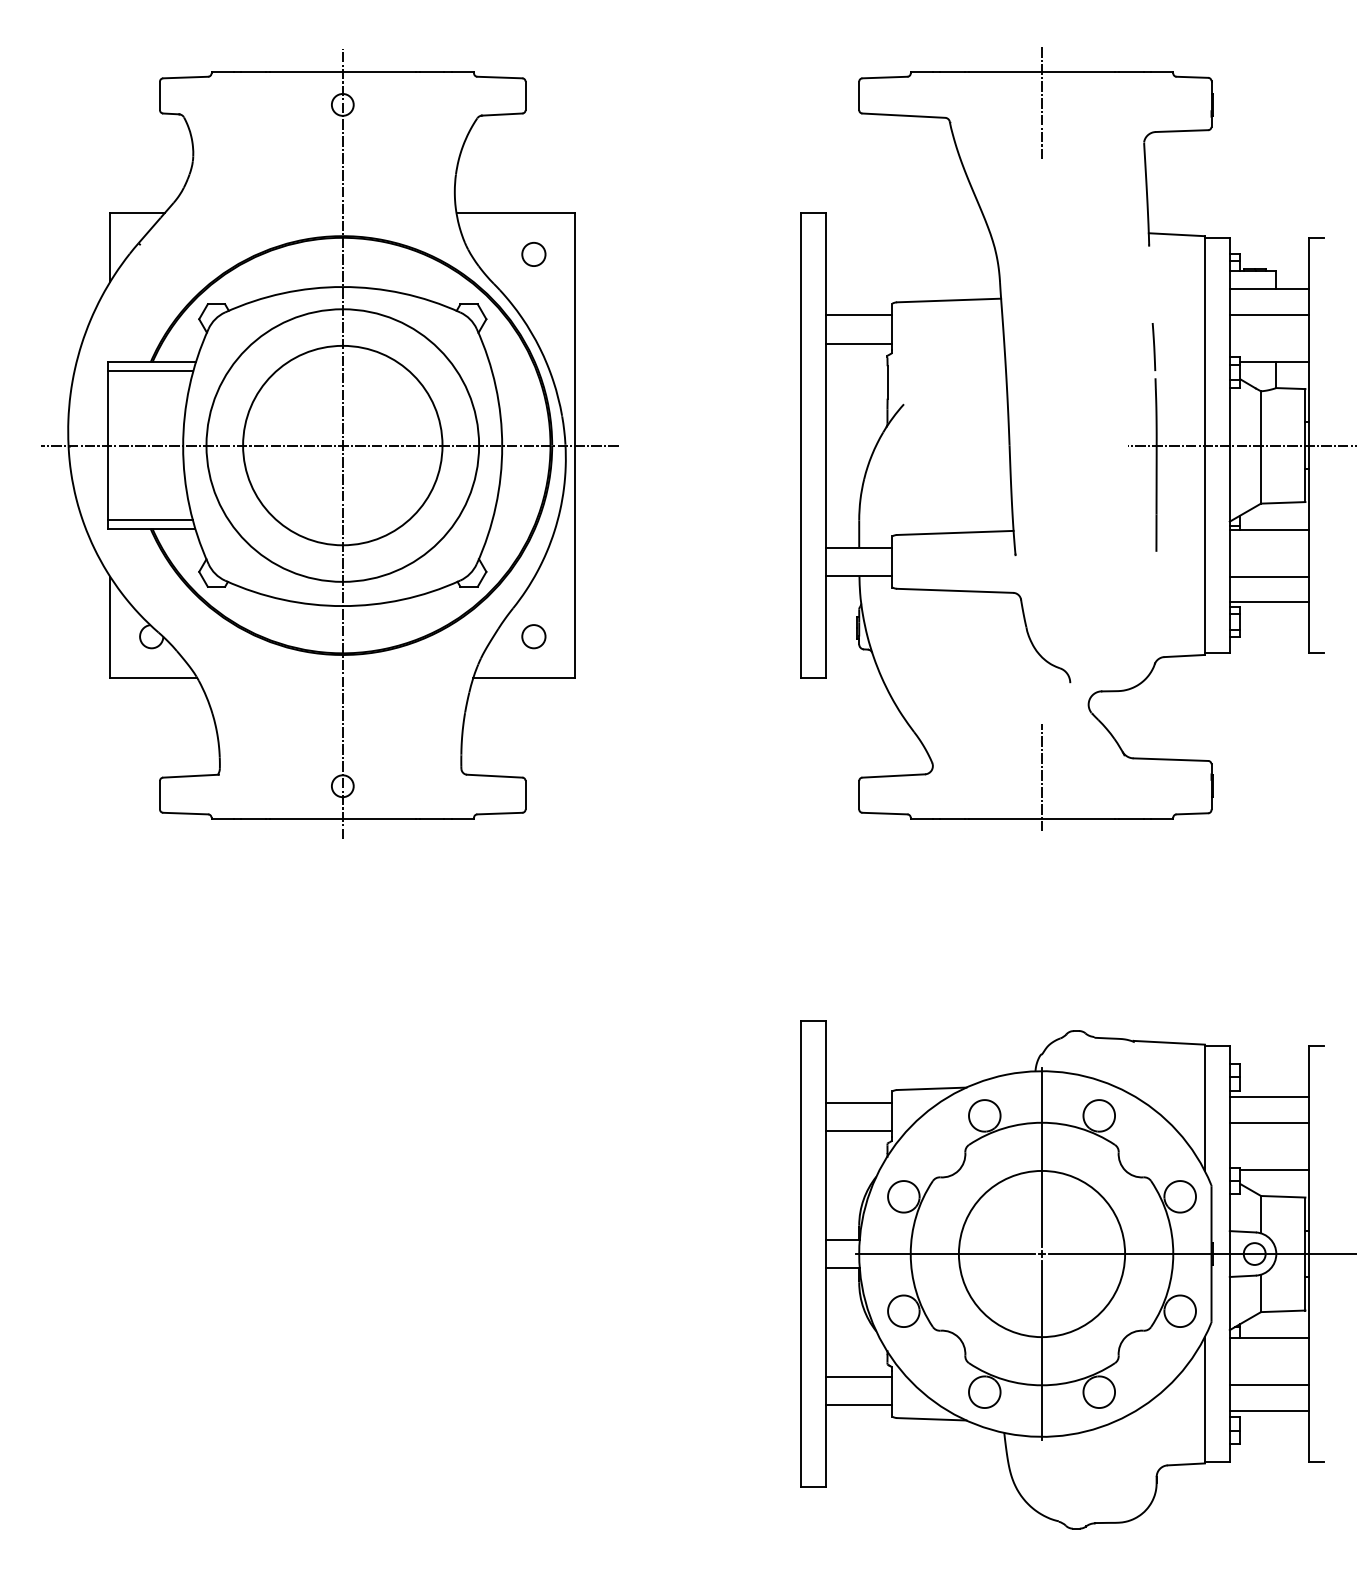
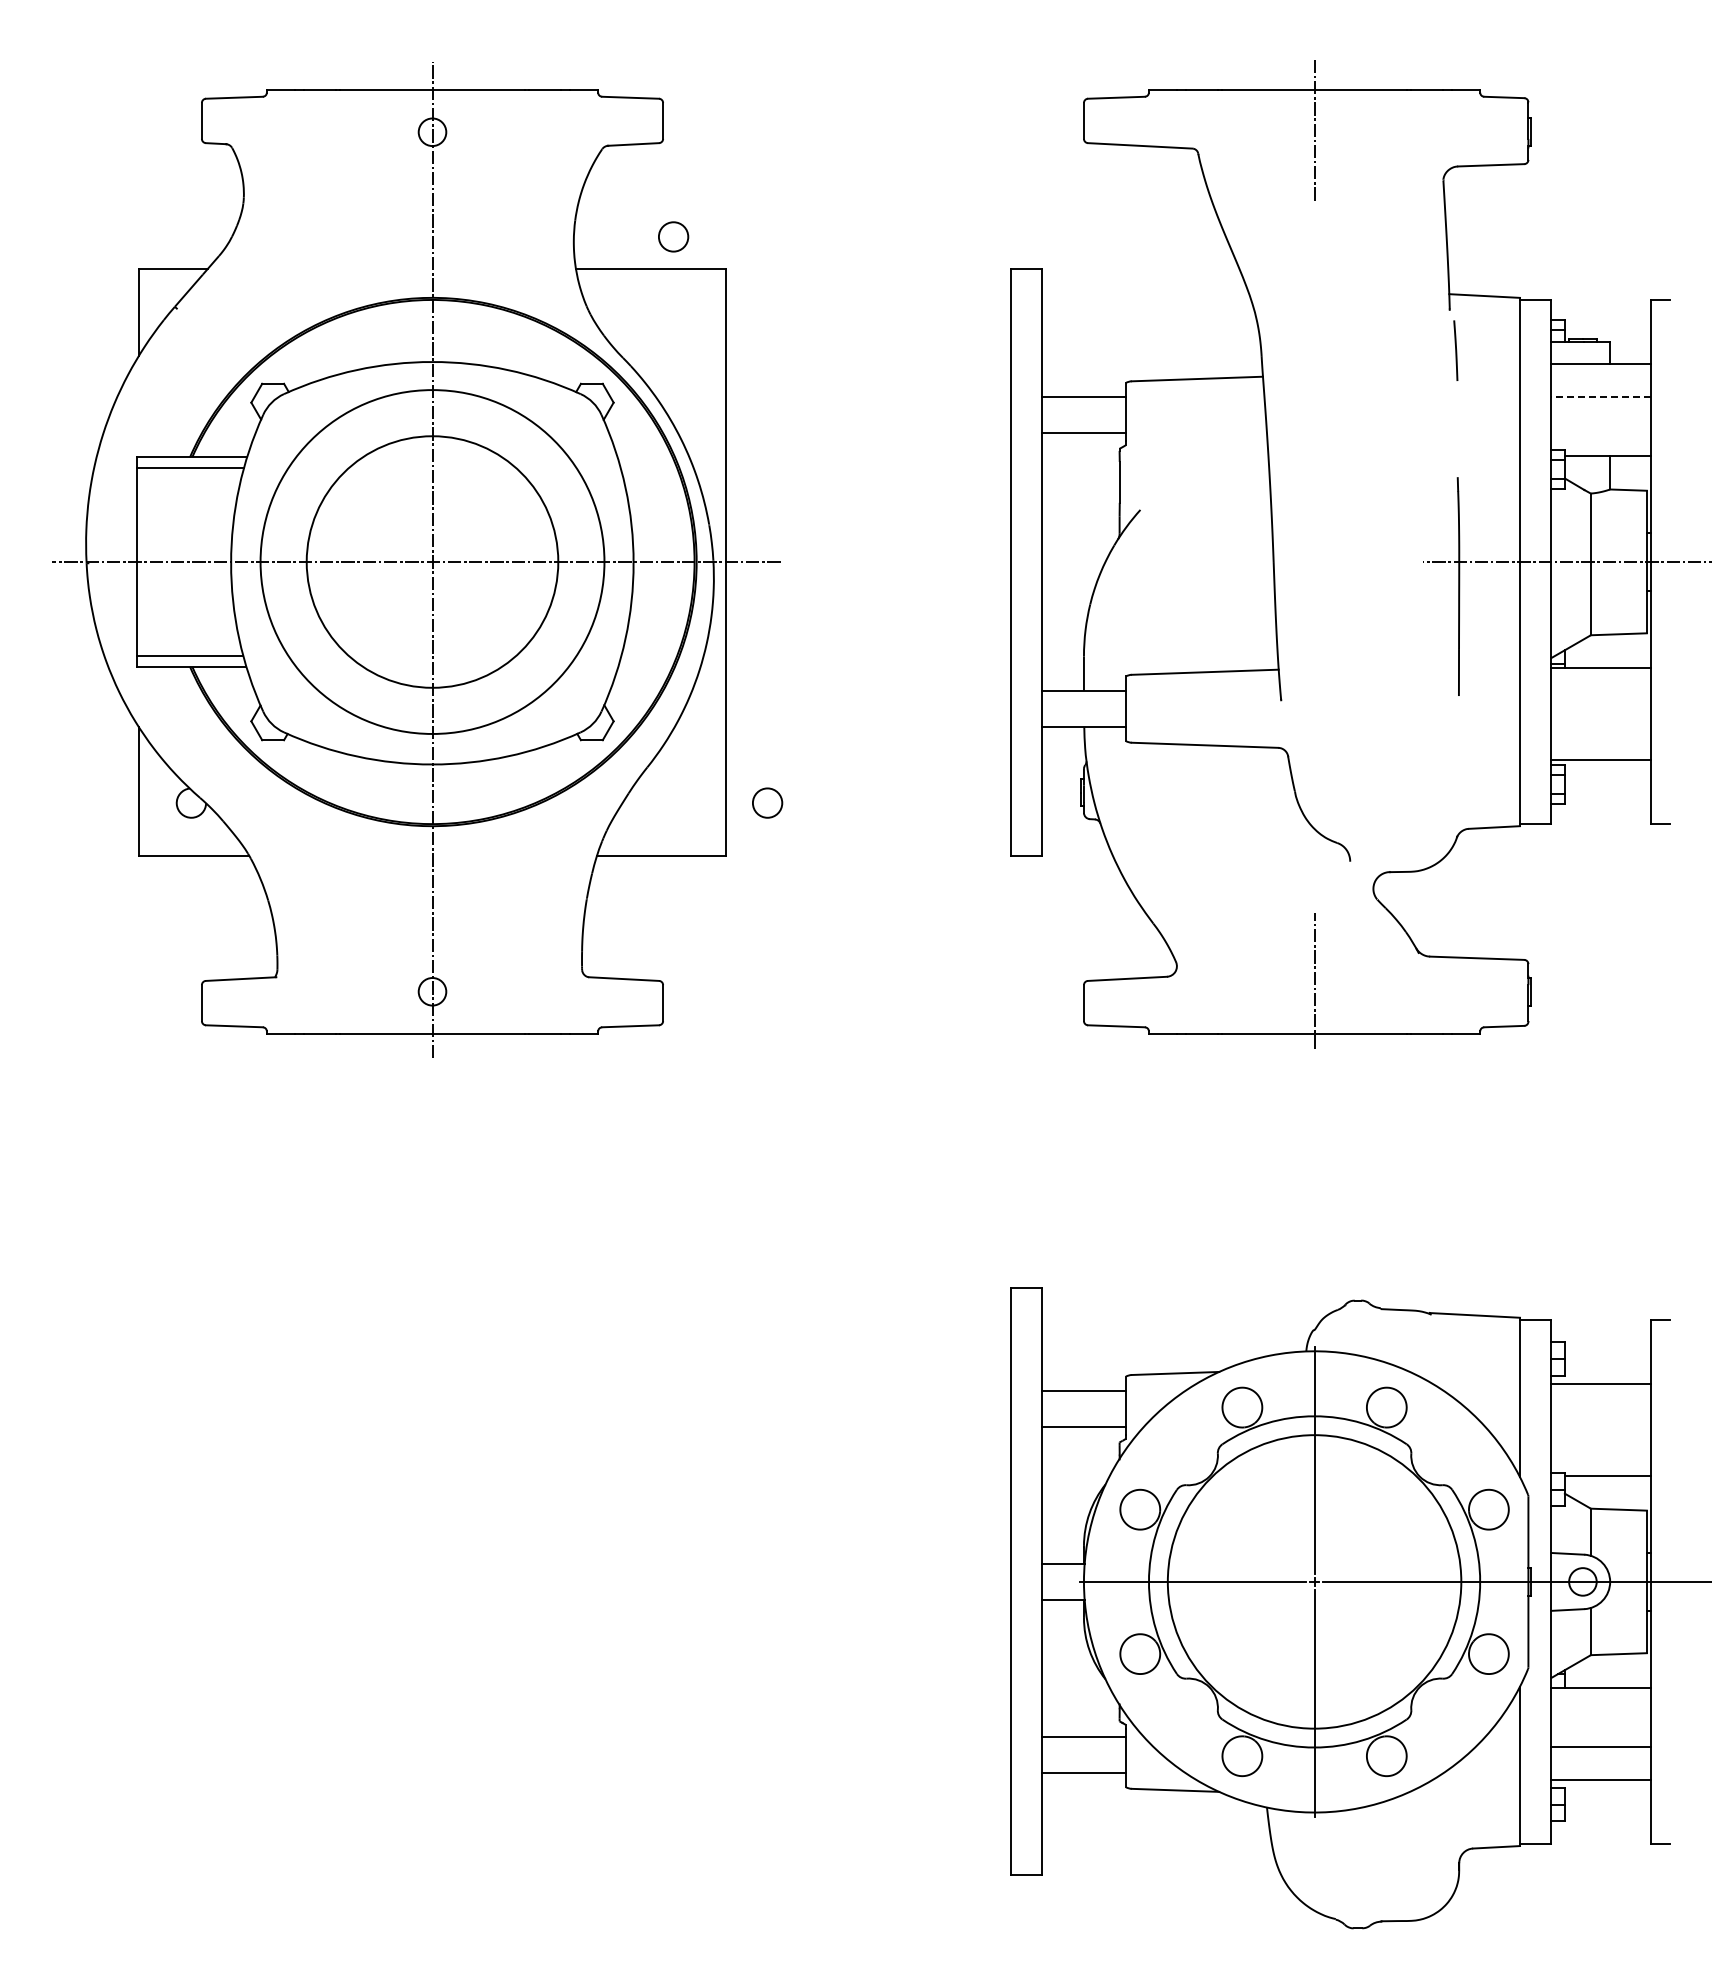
circle: (533, 254) -> (673, 236), moved
line: (1269, 314) -> (1601, 396), solid -> dashed
line: (1153, 346) -> (1455, 350), moved
line: (1269, 576) -> (1601, 727), removed
circle: (533, 636) -> (767, 802), moved
line: (1269, 1122) -> (1601, 1416), removed
circle: (1041, 1253) -> (1314, 1581), size x1.4

